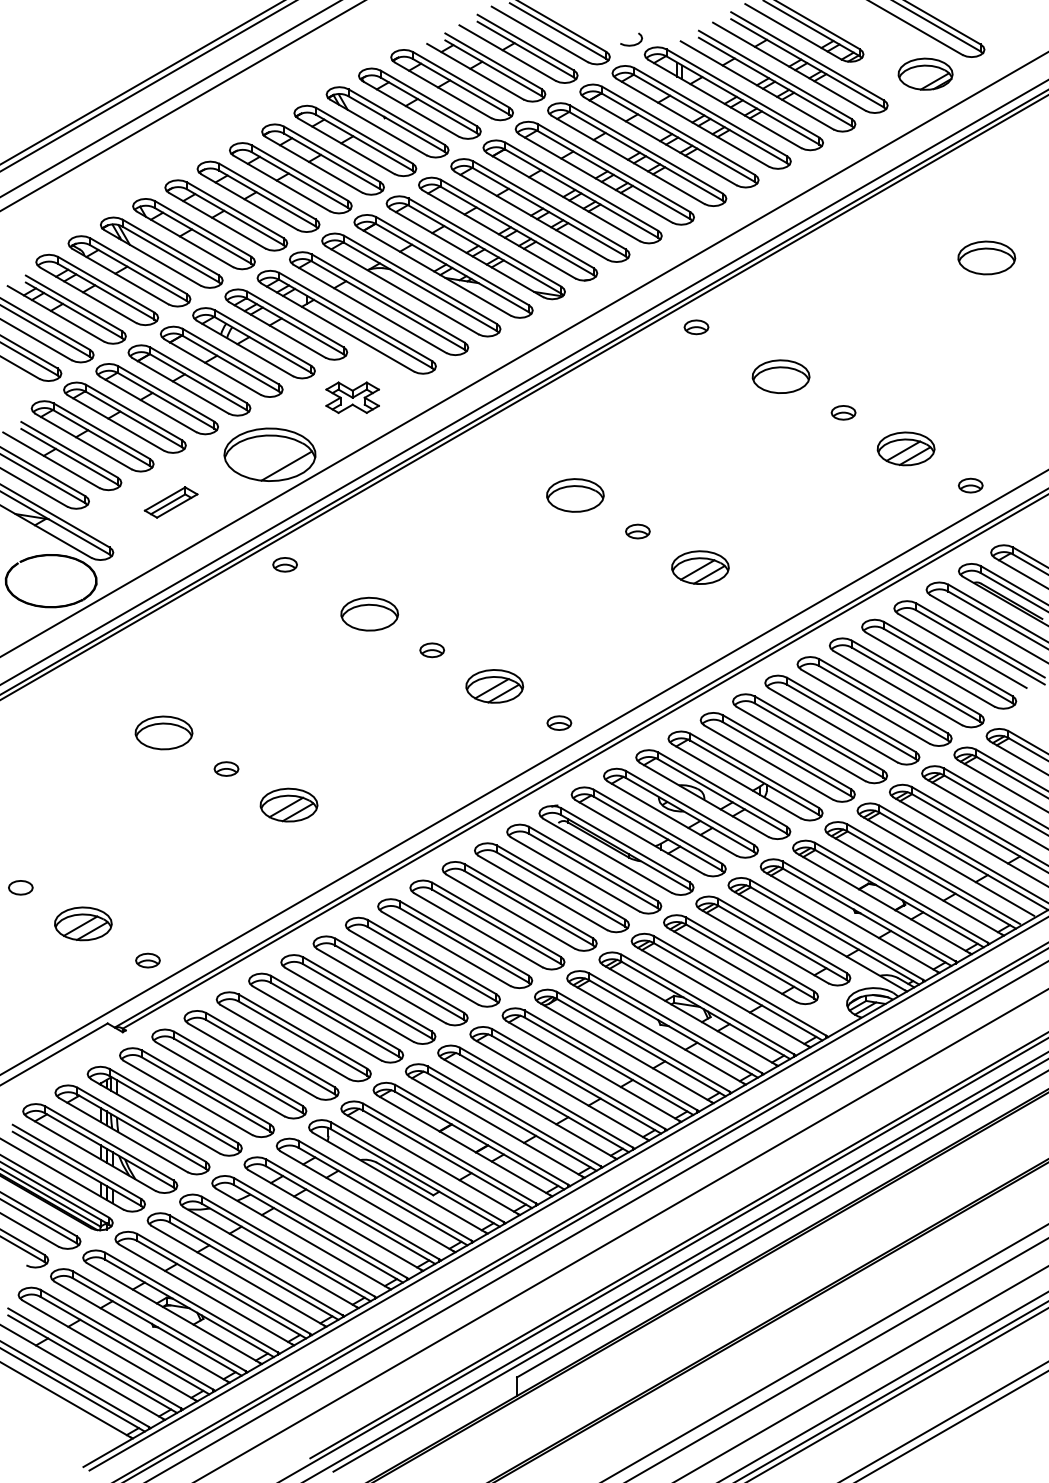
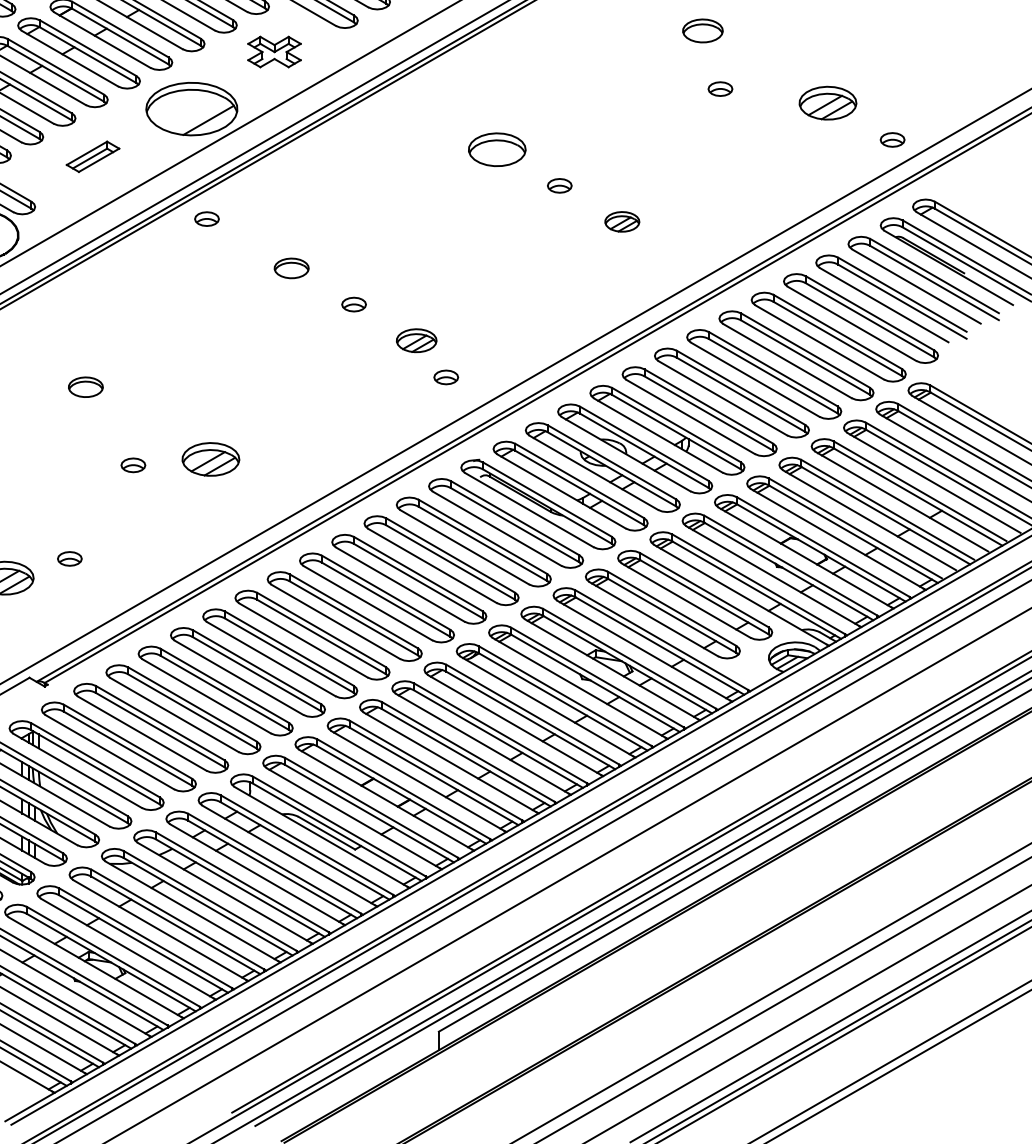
part: (780, 376) -> (702, 30), size x0.7
part: (843, 412) -> (720, 88), moved
part: (700, 567) -> (622, 221), size x0.6
part: (369, 613) -> (291, 267), size x0.6
part: (494, 686) -> (416, 340), size x0.7
part: (559, 722) -> (446, 376), moved
part: (163, 732) -> (85, 386), size x0.6
part: (226, 768) -> (133, 464), moved
part: (147, 960) -> (69, 558), moved

